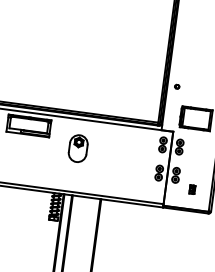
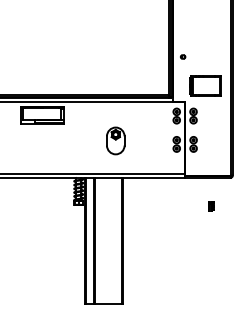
part: (78, 148) -> (115, 140), moved
part: (192, 189) -> (211, 206), moved

